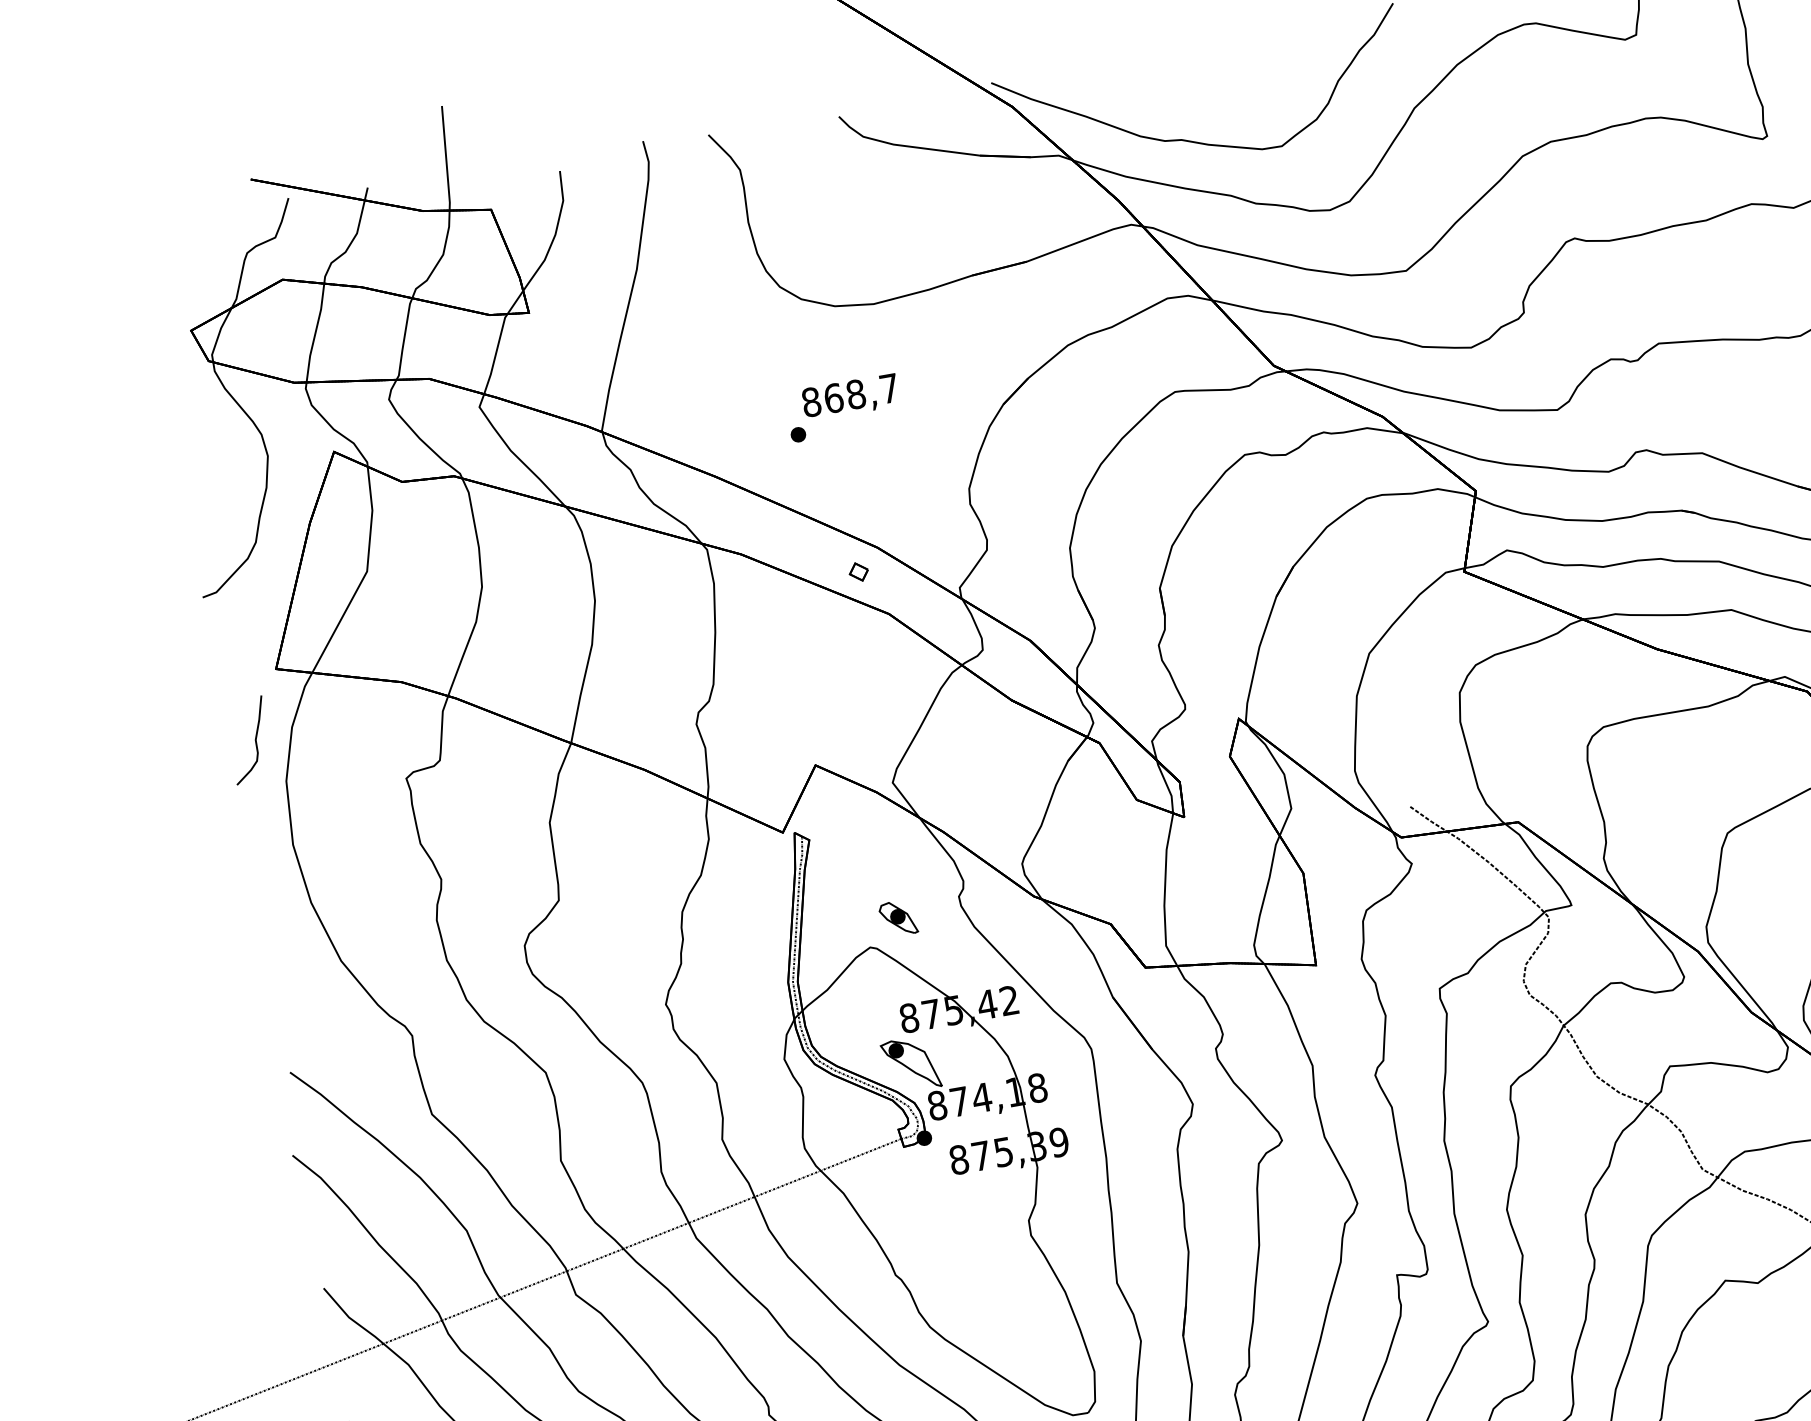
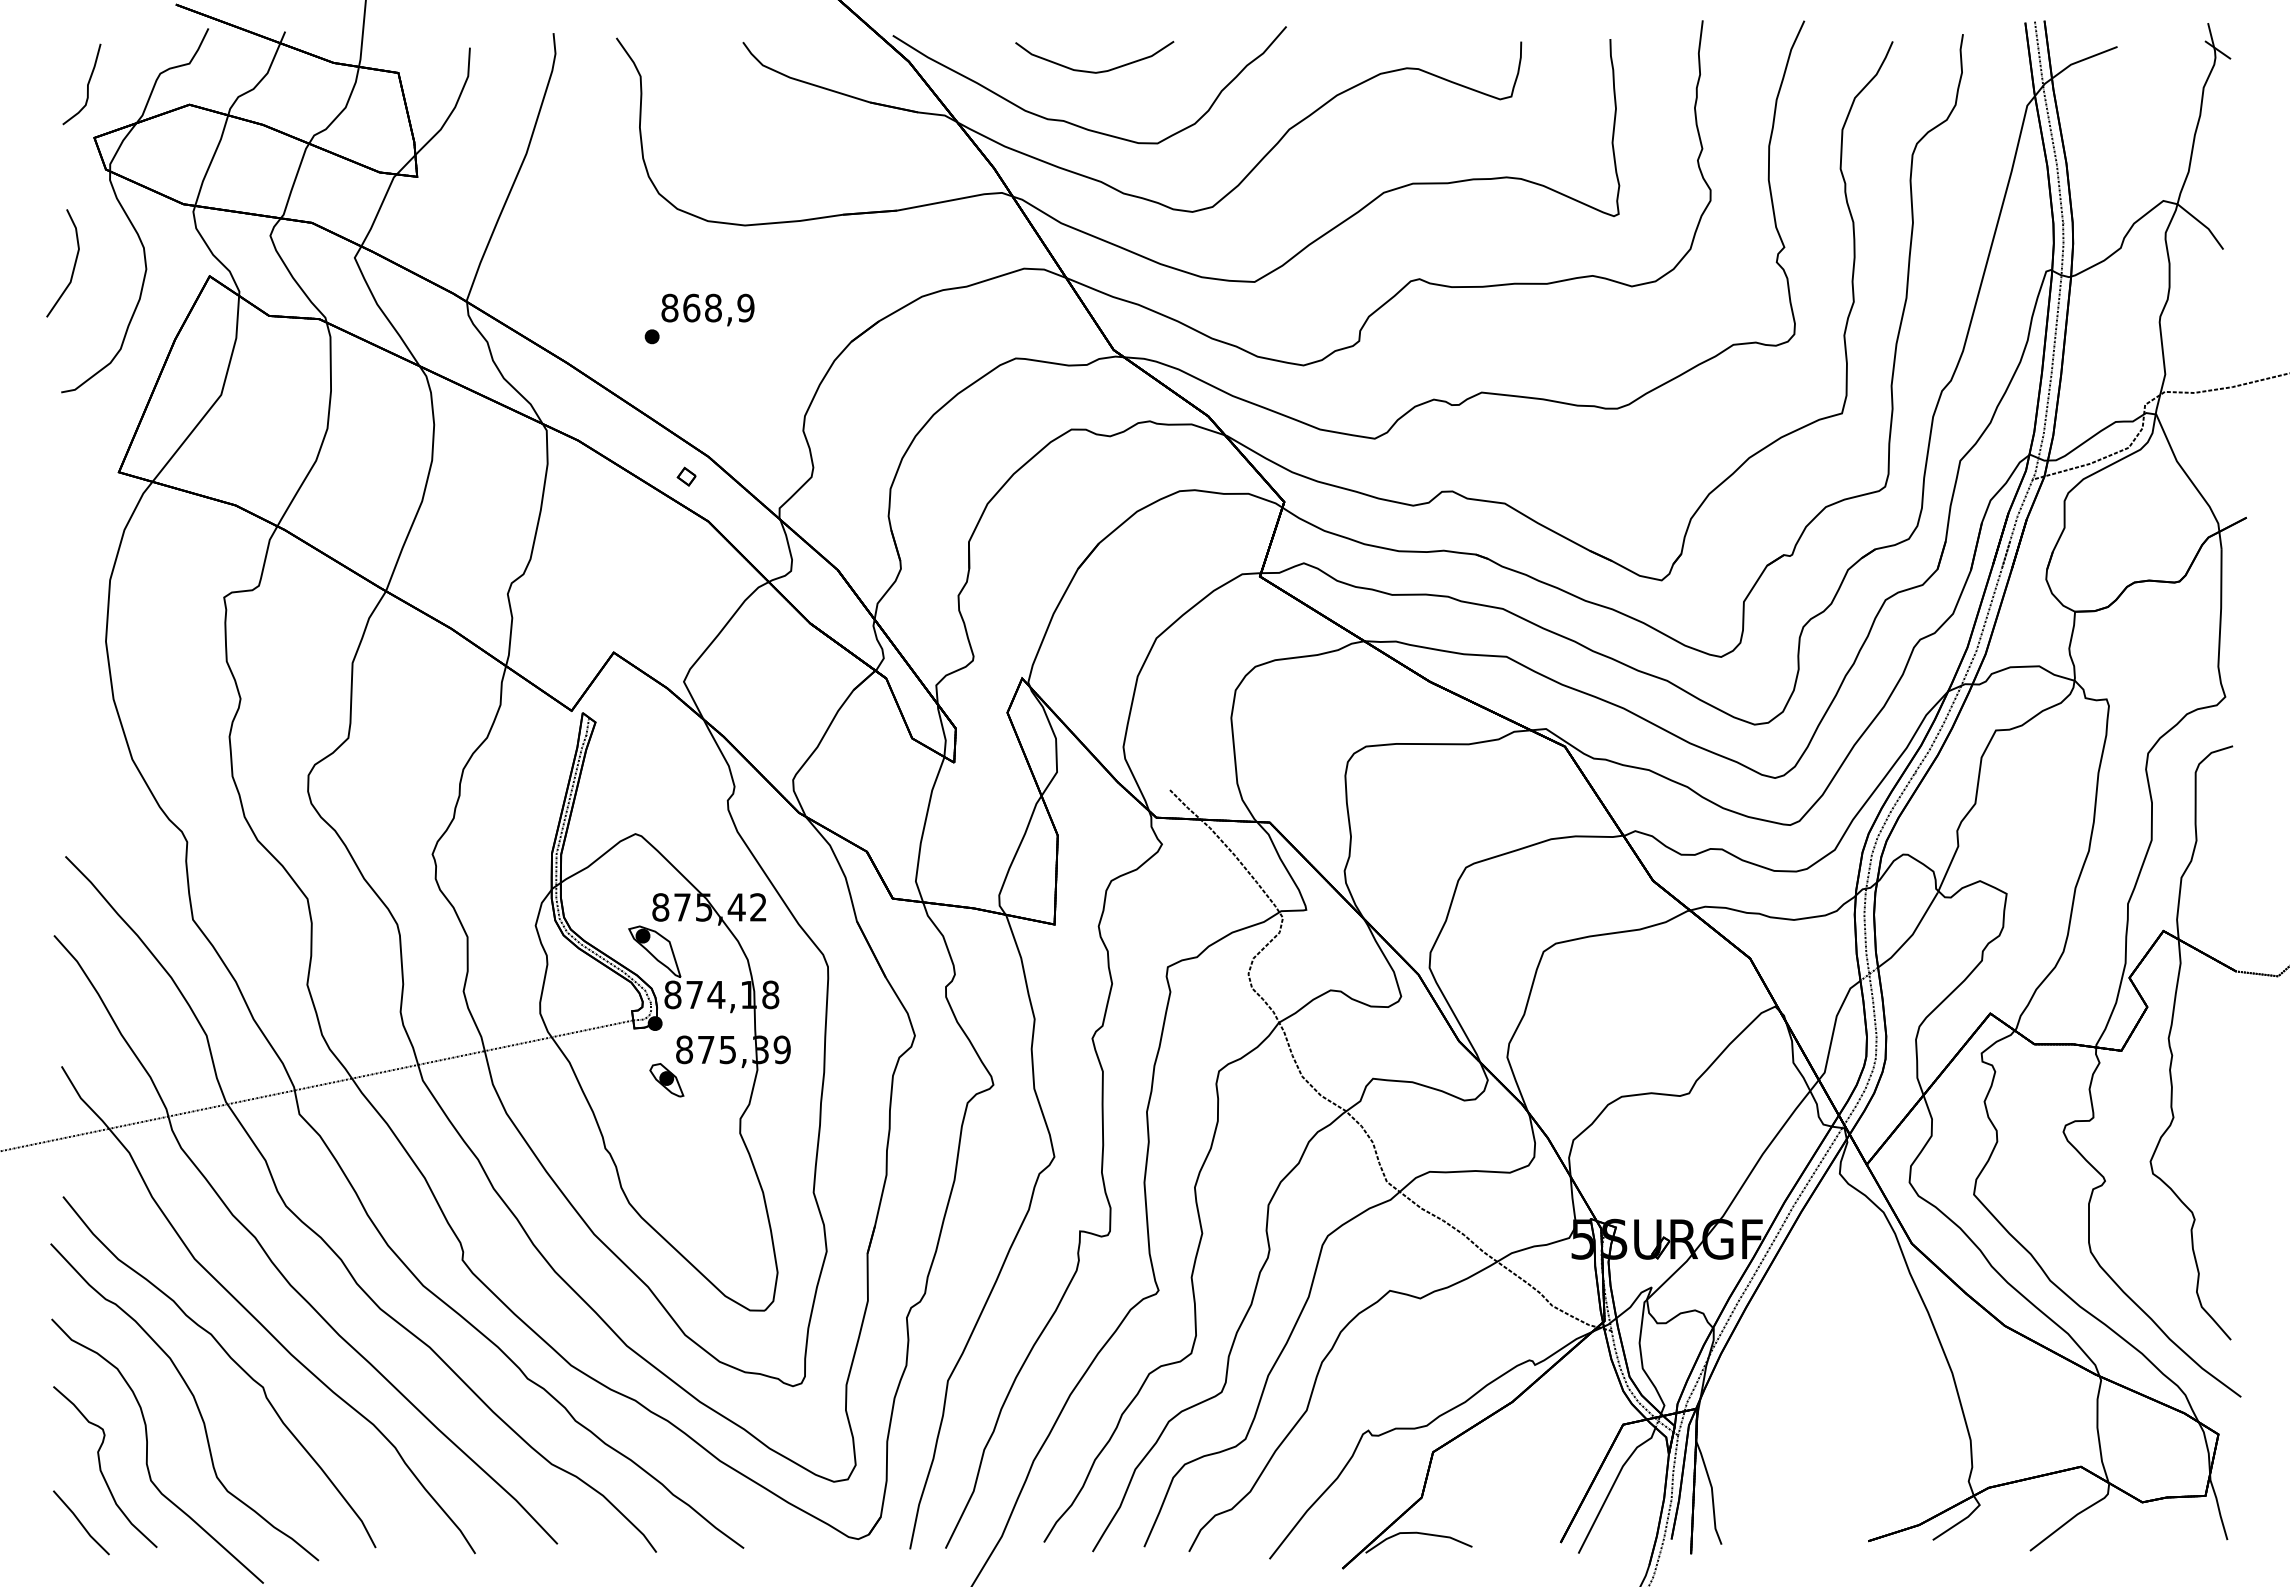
part: (1204, 83) -> (1094, 71), added
text: (888, 388) -> (745, 307), 868,7 -> 868,9
line: (192, 465) -> (73, 265), added
curve: (255, 739) -> (87, 84), moved
part: (898, 918) -> (666, 1080), moved

